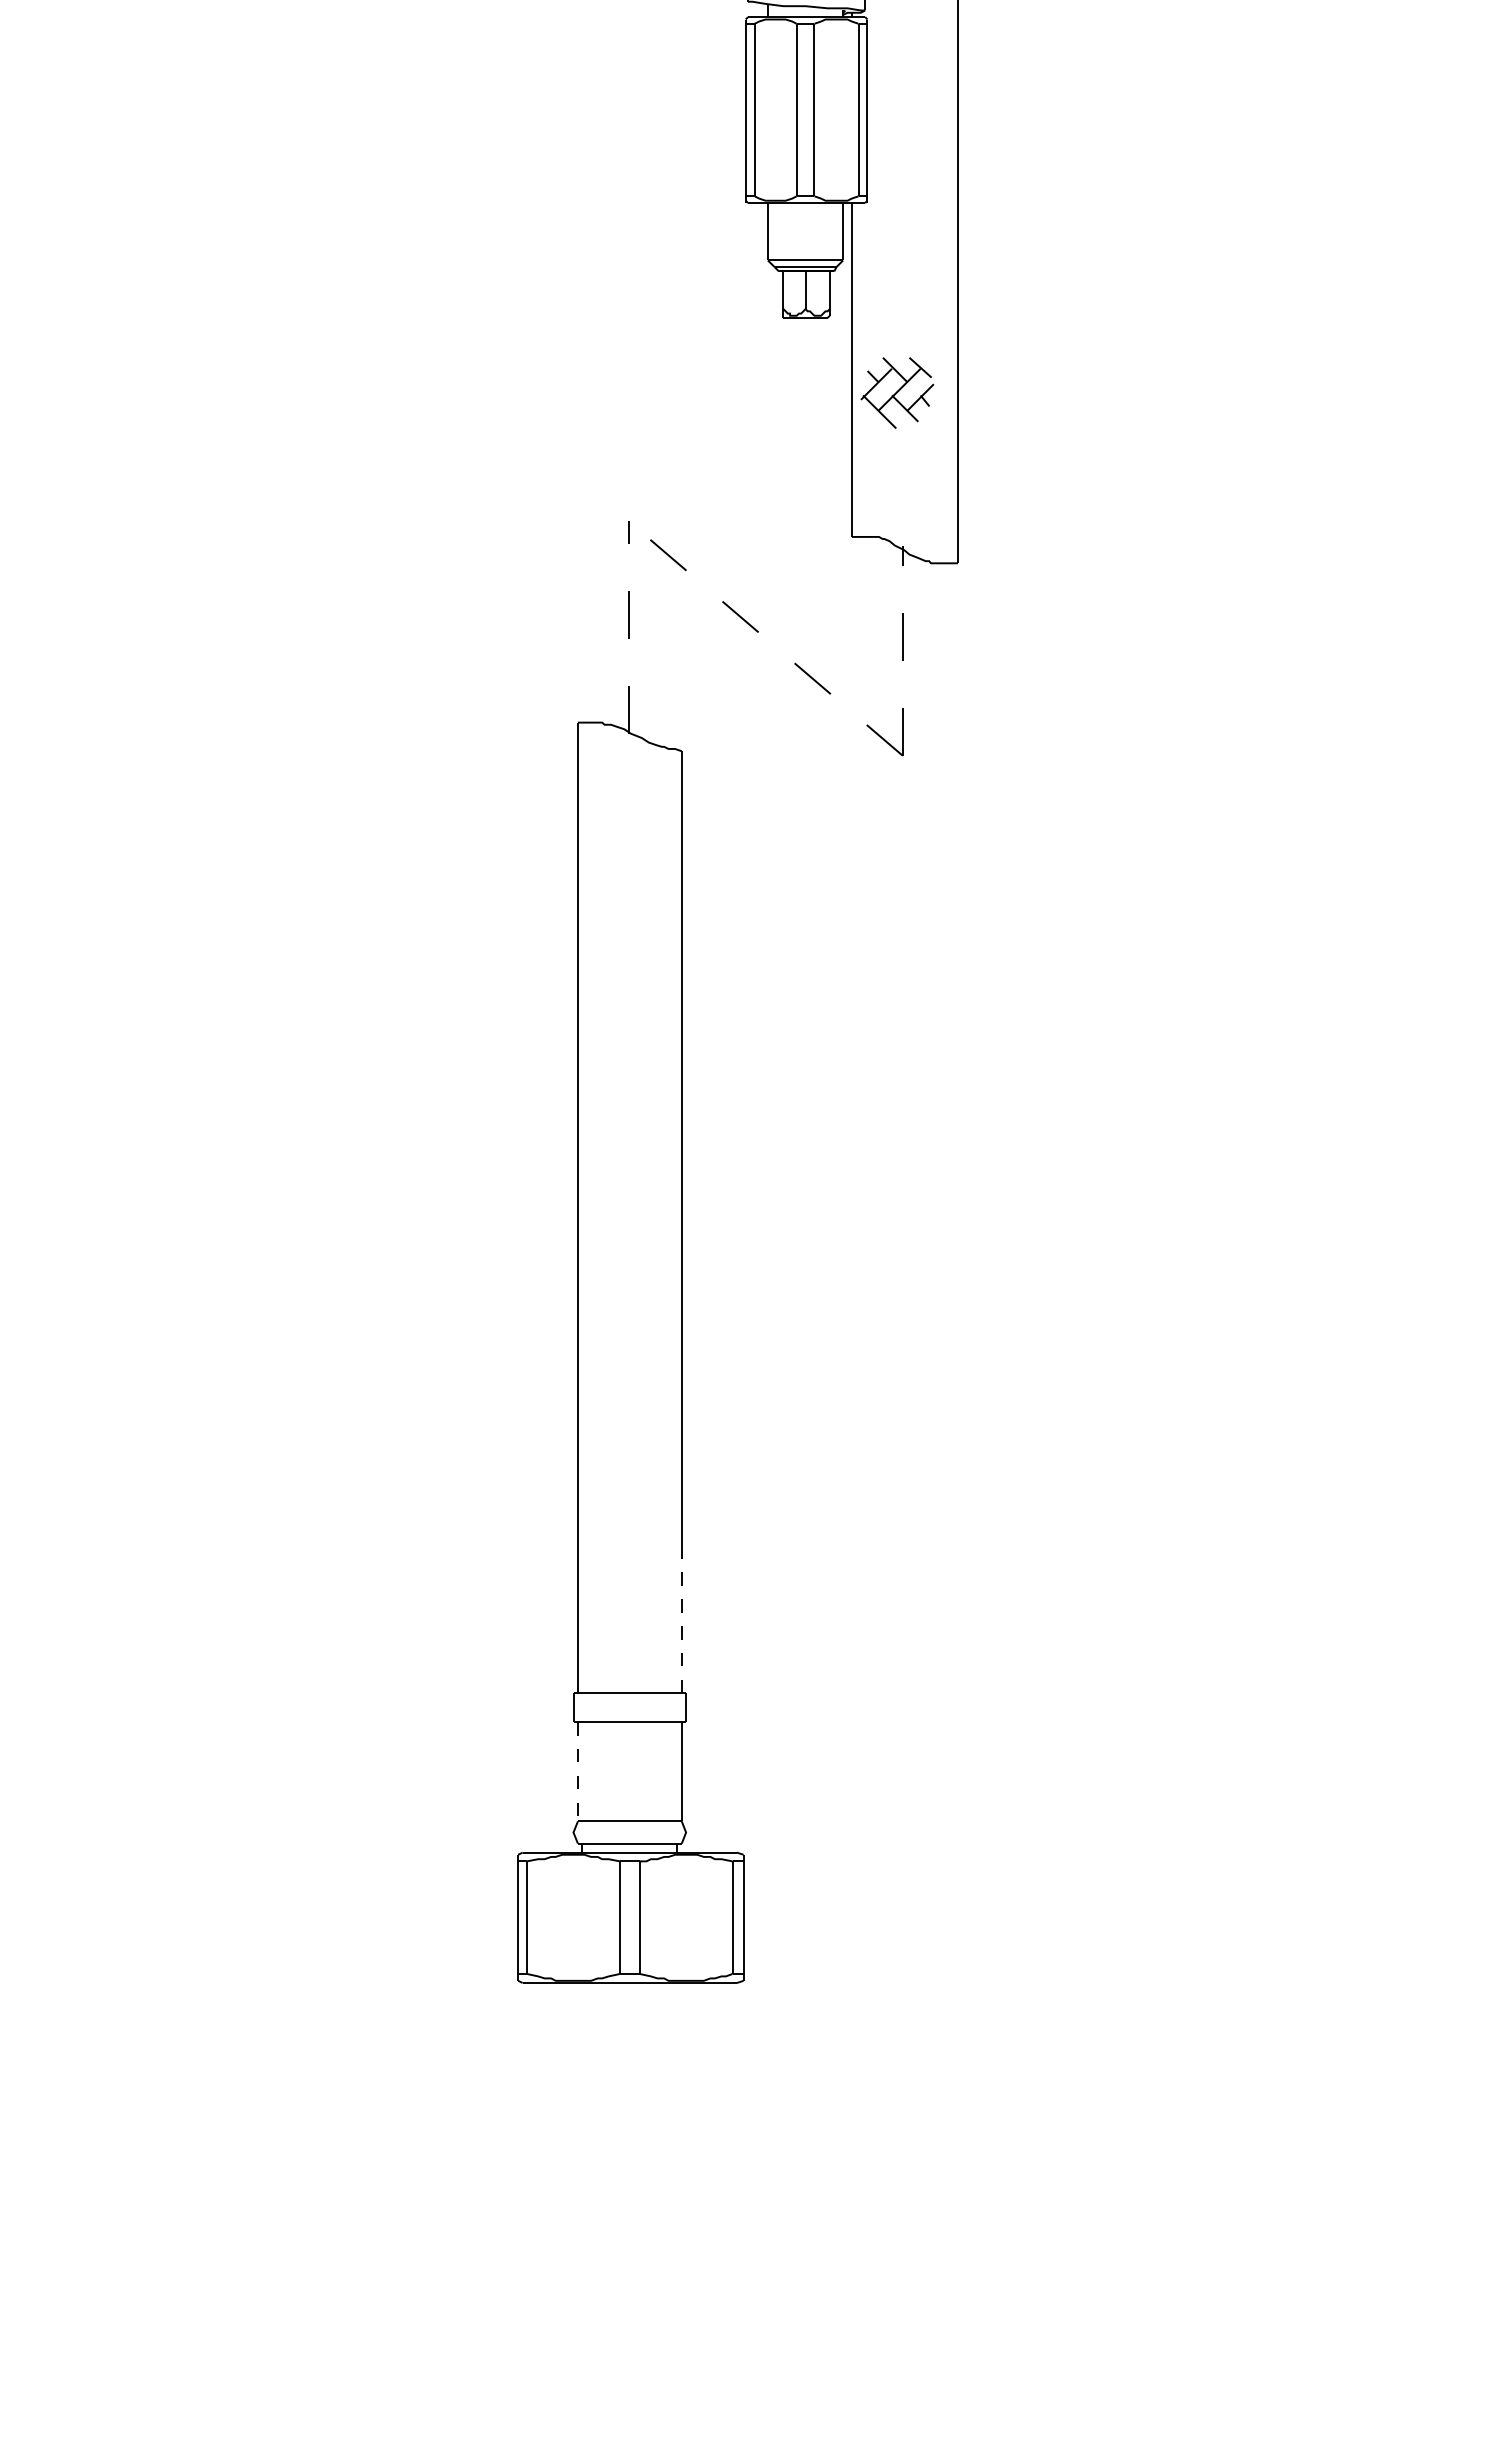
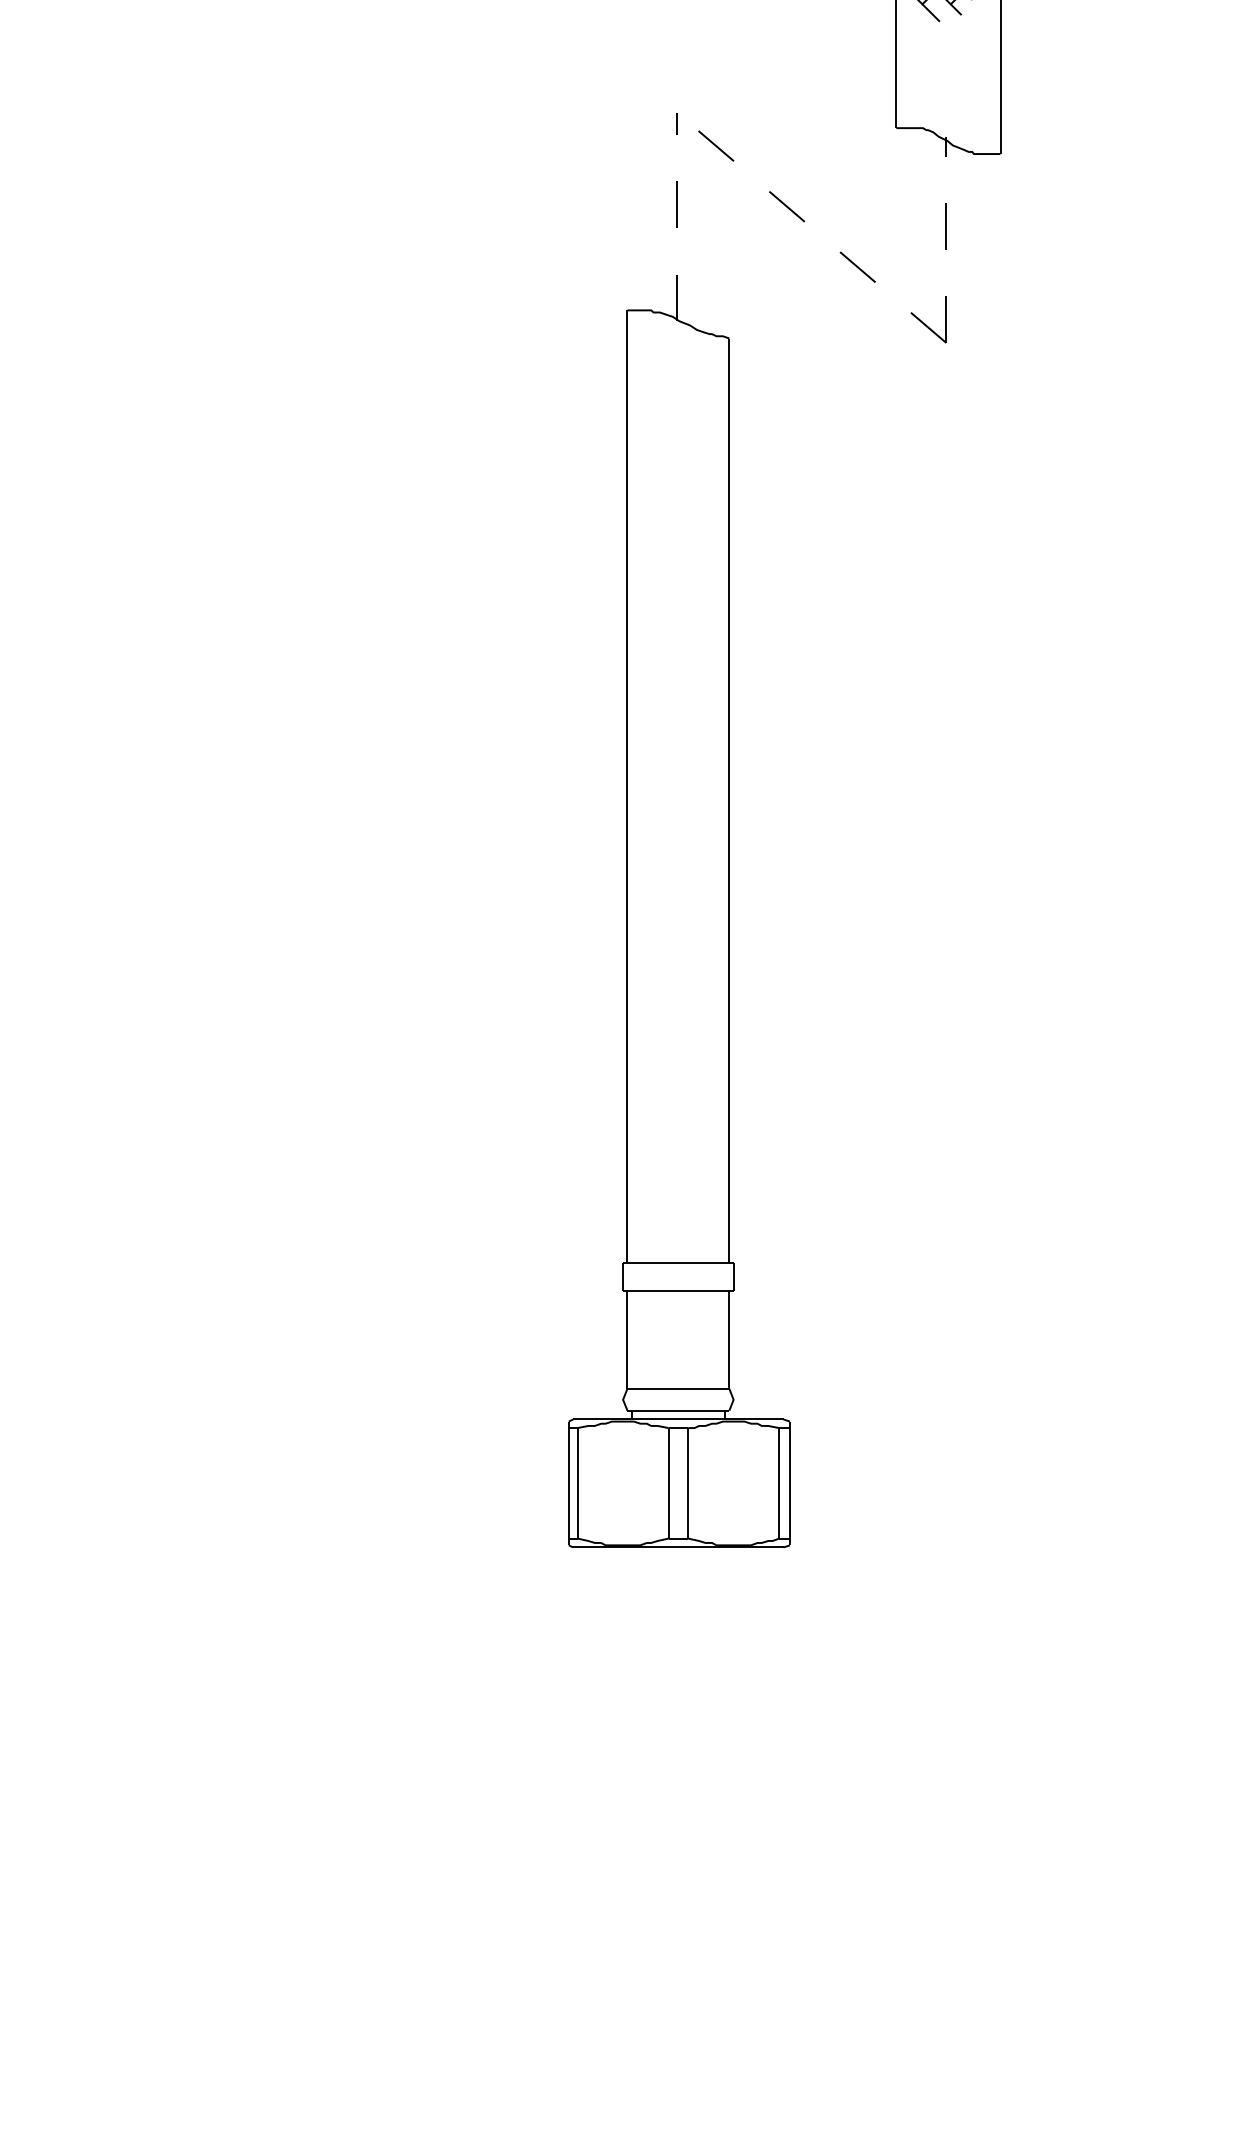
line: (681, 1618) -> (729, 1189), dashed -> solid
line: (577, 1771) -> (627, 1339), dashed -> solid

